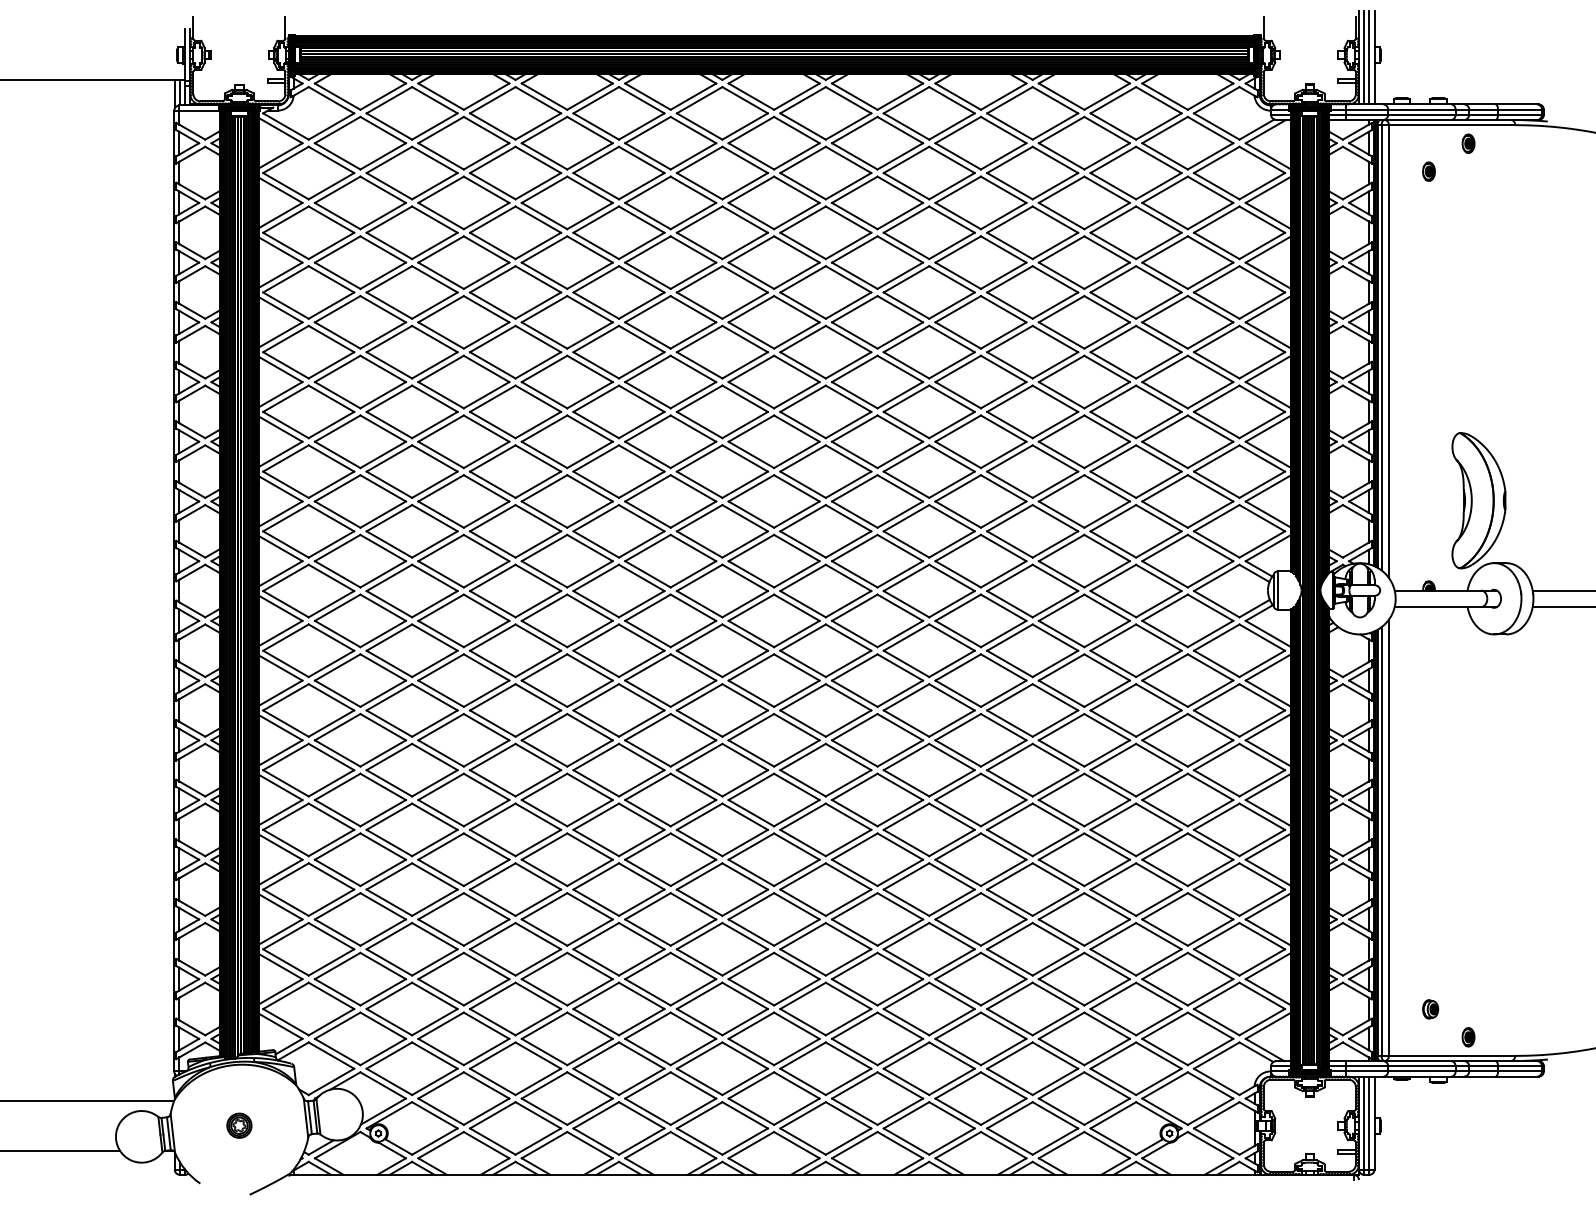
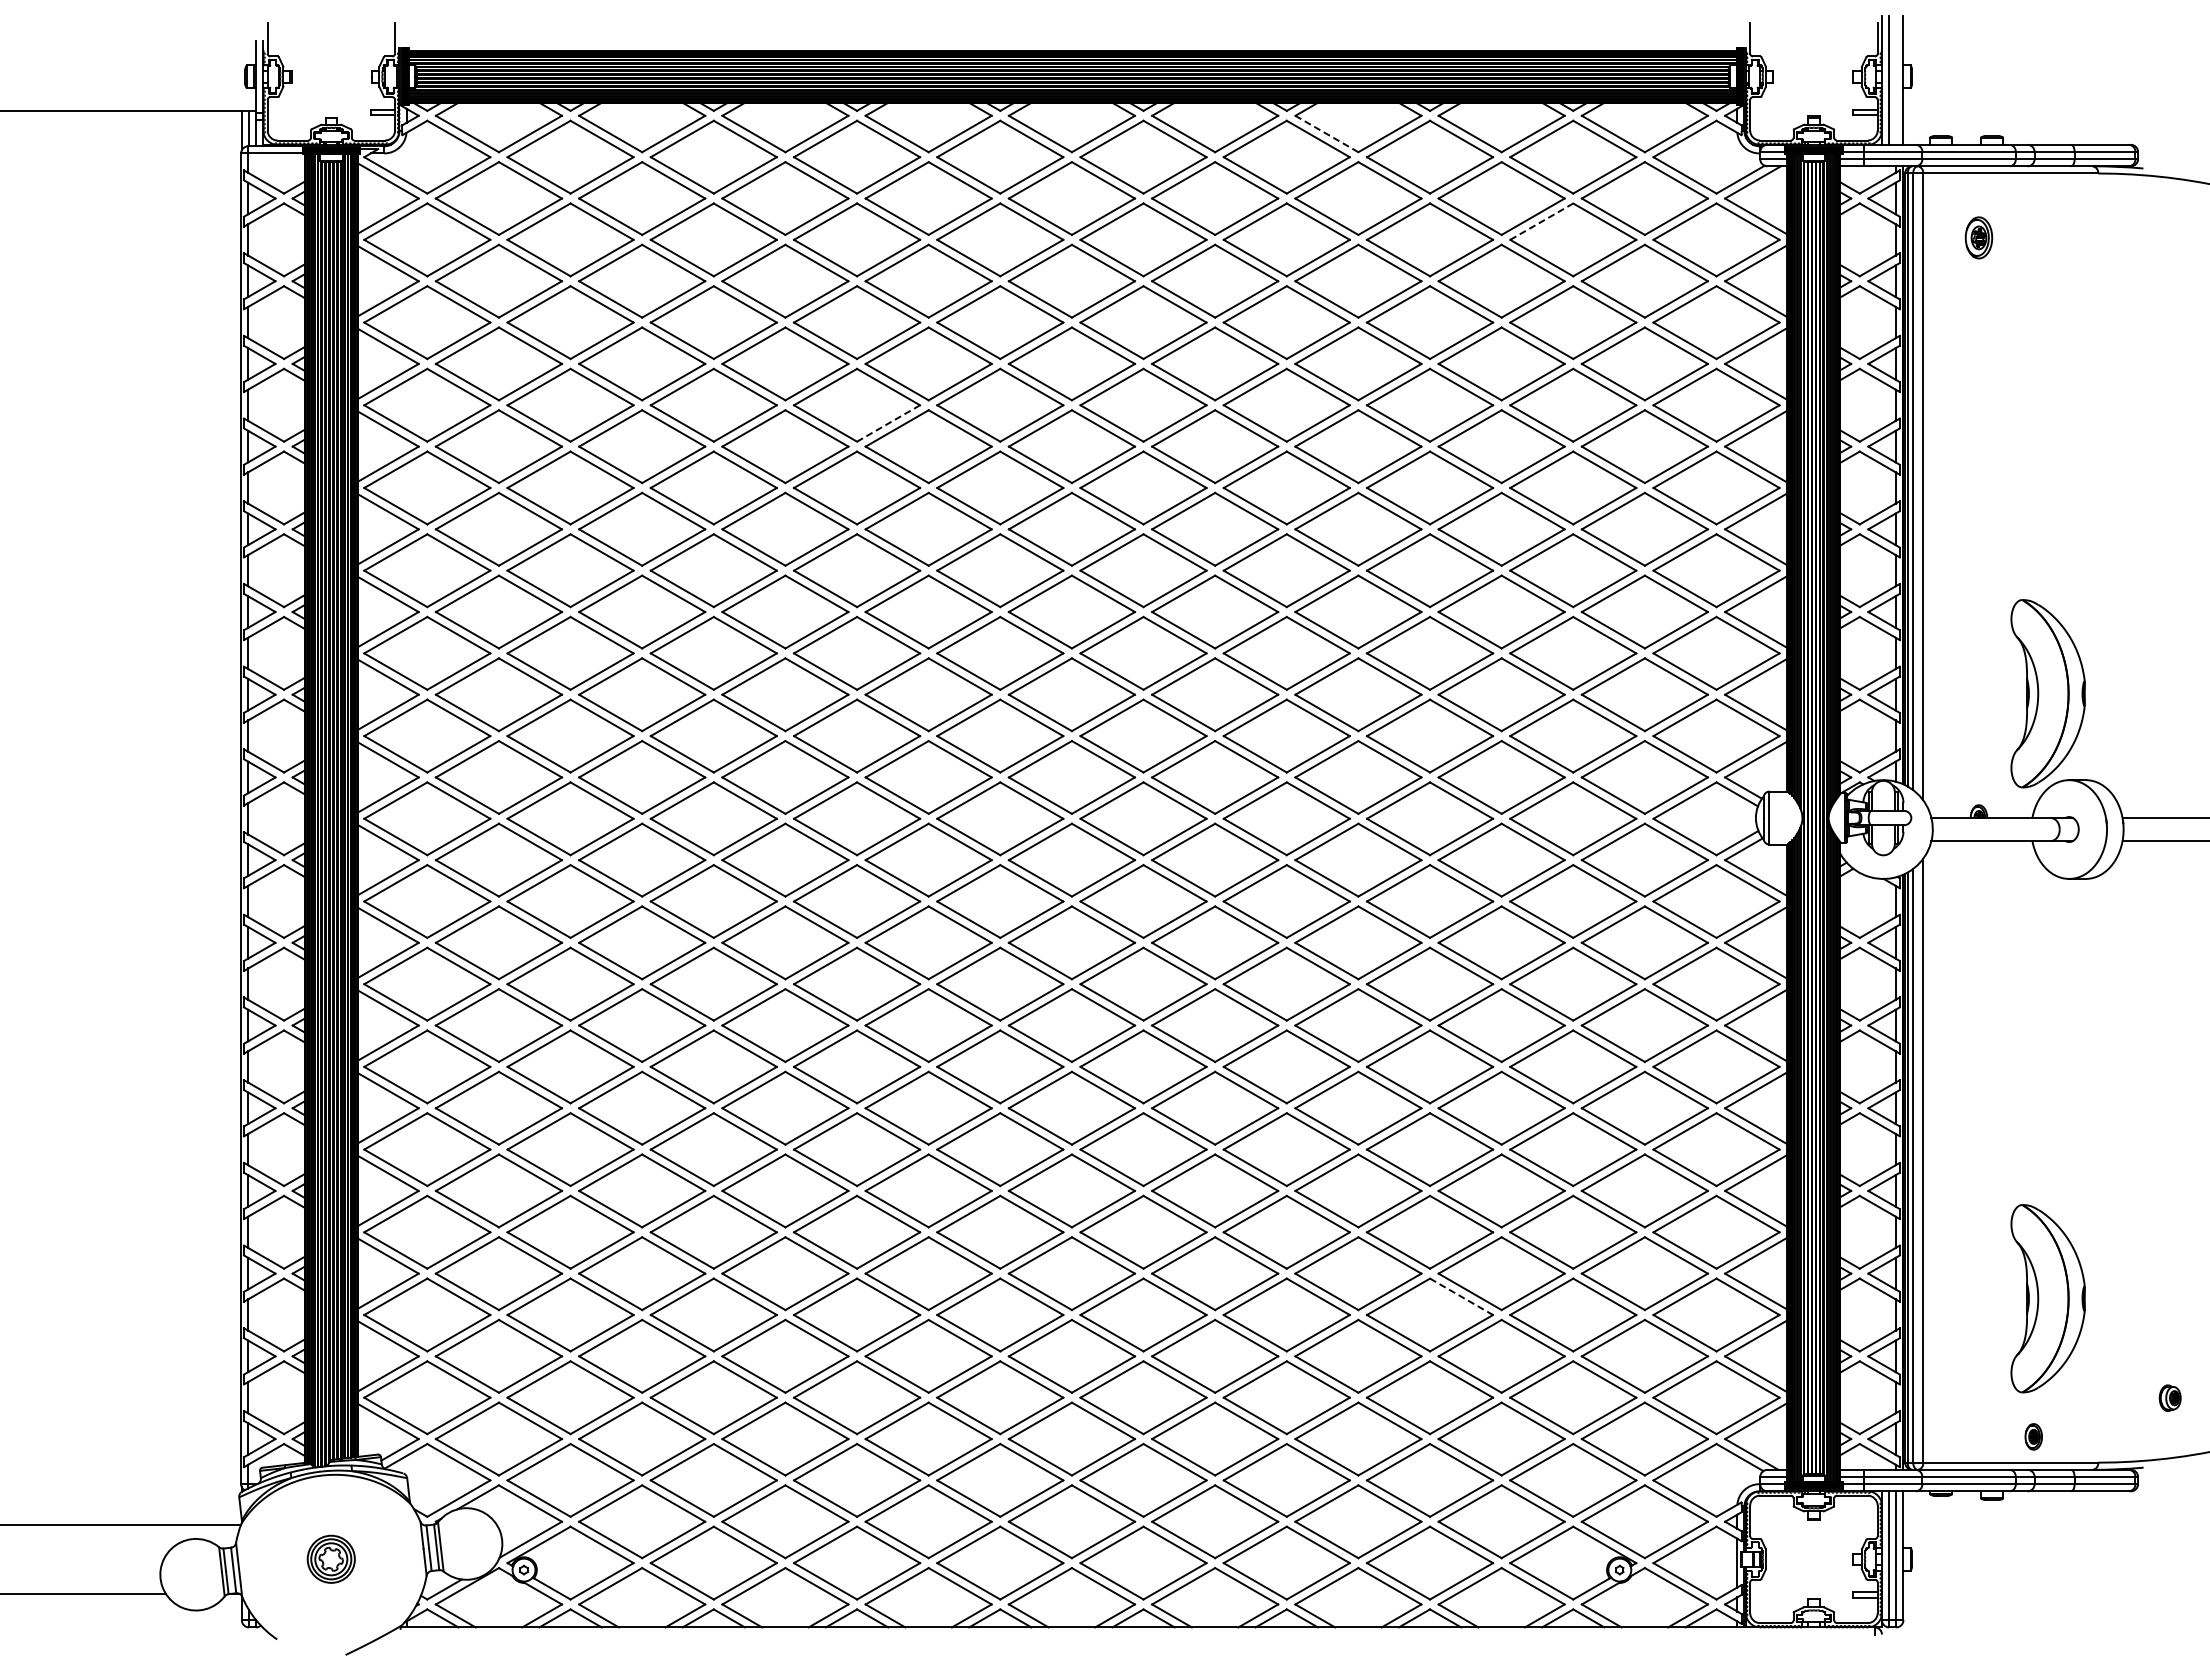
line: (1369, 57) -> (1896, 79), removed
line: (957, 96) -> (1326, 133), solid -> dashed
part: (1468, 143) -> (2033, 198), removed
line: (1113, 159) -> (1542, 221), solid -> dashed
part: (1428, 171) -> (1978, 237), size x1.6
line: (641, 305) -> (888, 423), solid -> dashed
line: (1055, 936) -> (1461, 1297), solid -> dashed
part: (1478, 937) -> (2047, 1298), added
part: (1430, 1008) -> (2169, 1397), moved
part: (239, 1125) -> (331, 1559), size x1.4

